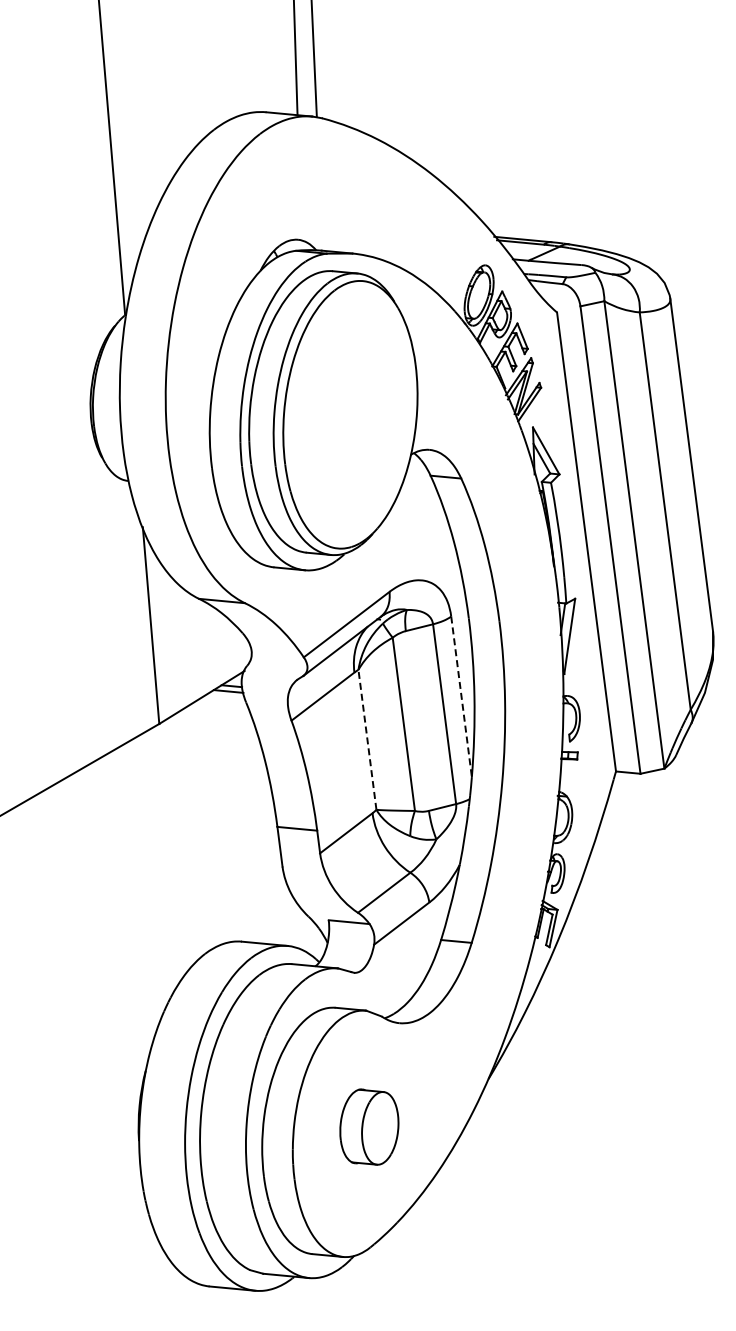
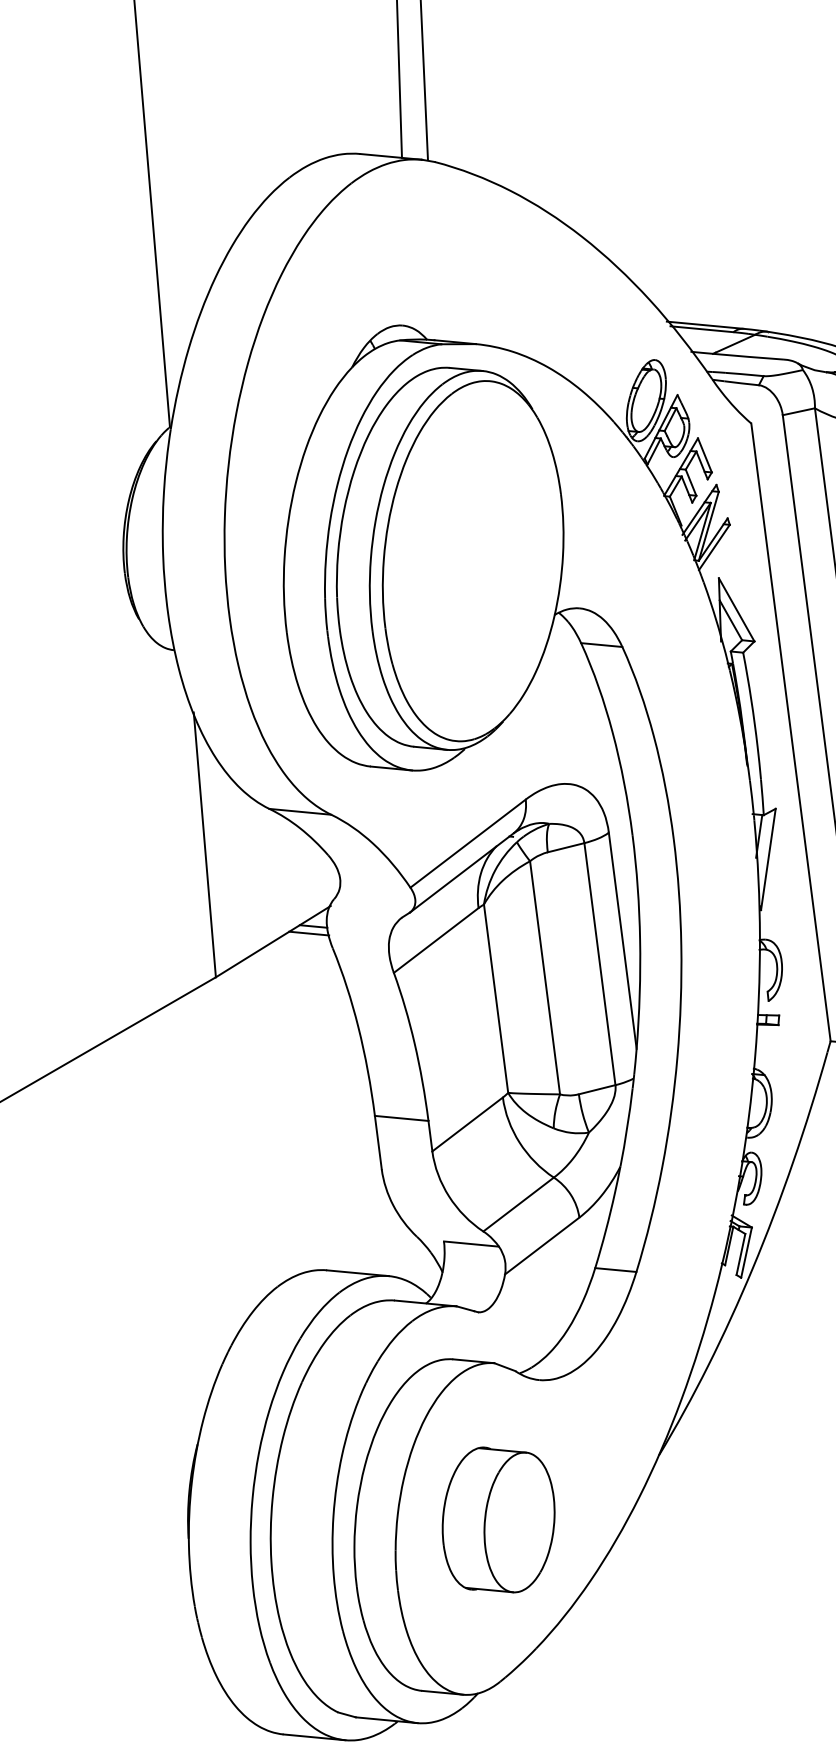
line: (461, 696) -> (622, 940), dashed -> solid
line: (367, 739) -> (496, 998), dashed -> solid
part: (369, 1126) -> (498, 1519), size x1.43

